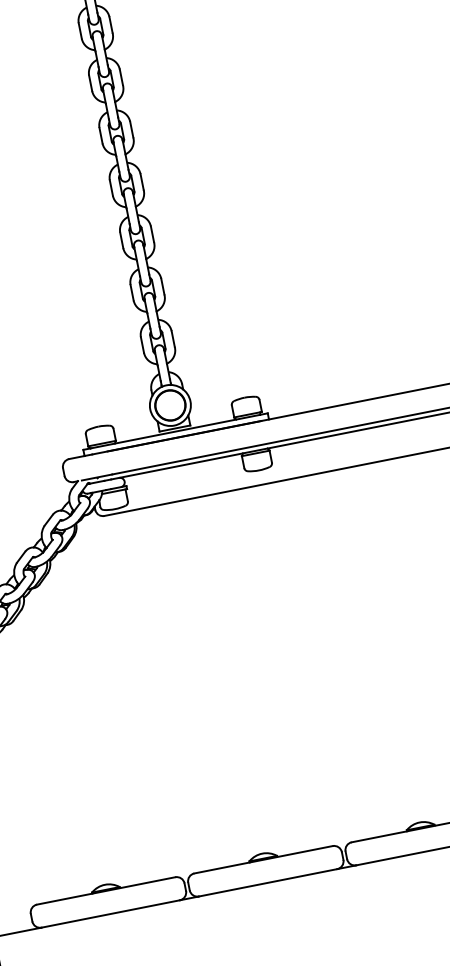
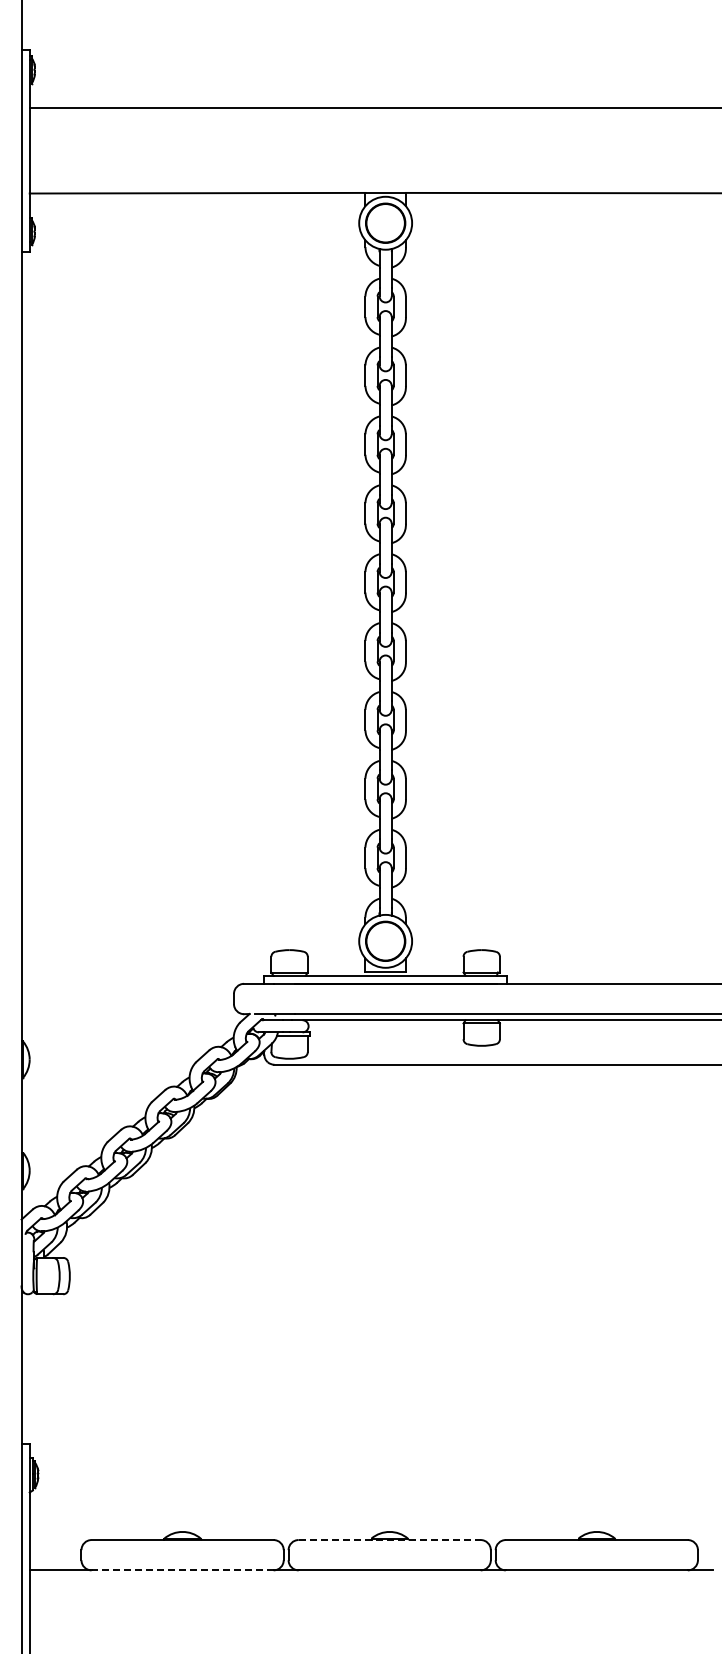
line: (264, 860) -> (390, 1540), solid -> dashed
line: (110, 914) -> (182, 1570), solid -> dashed

